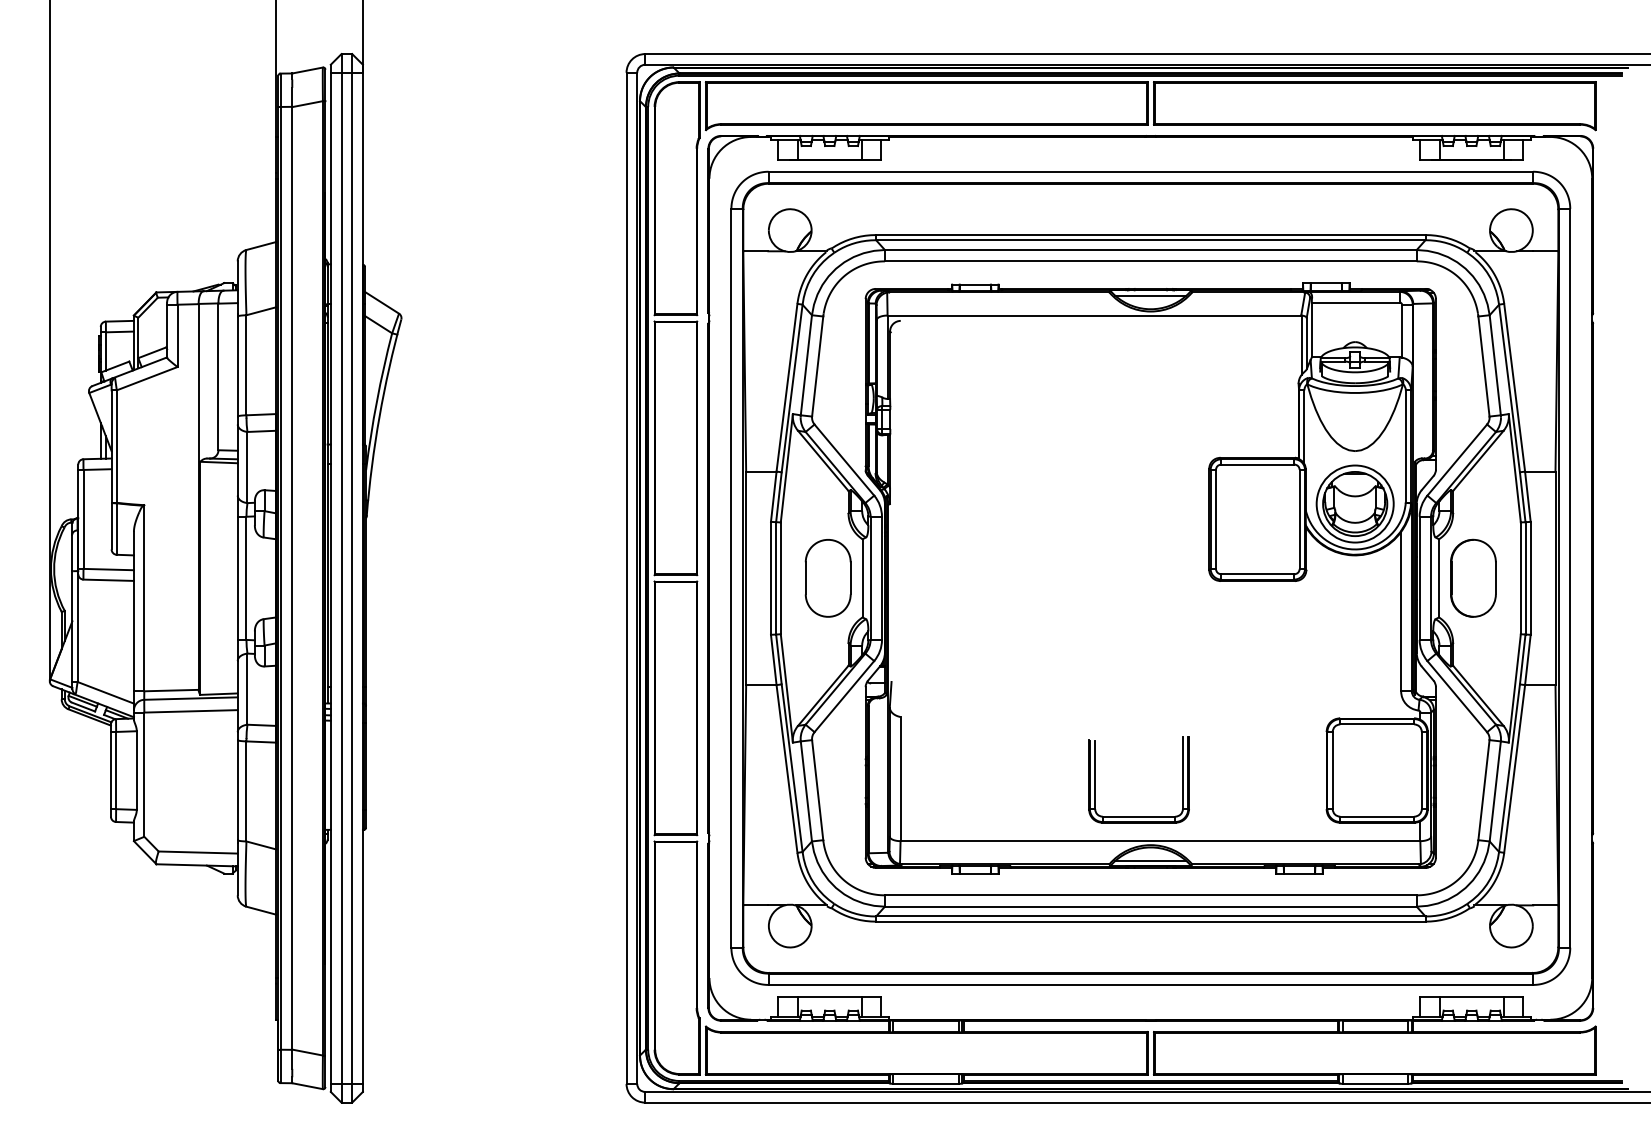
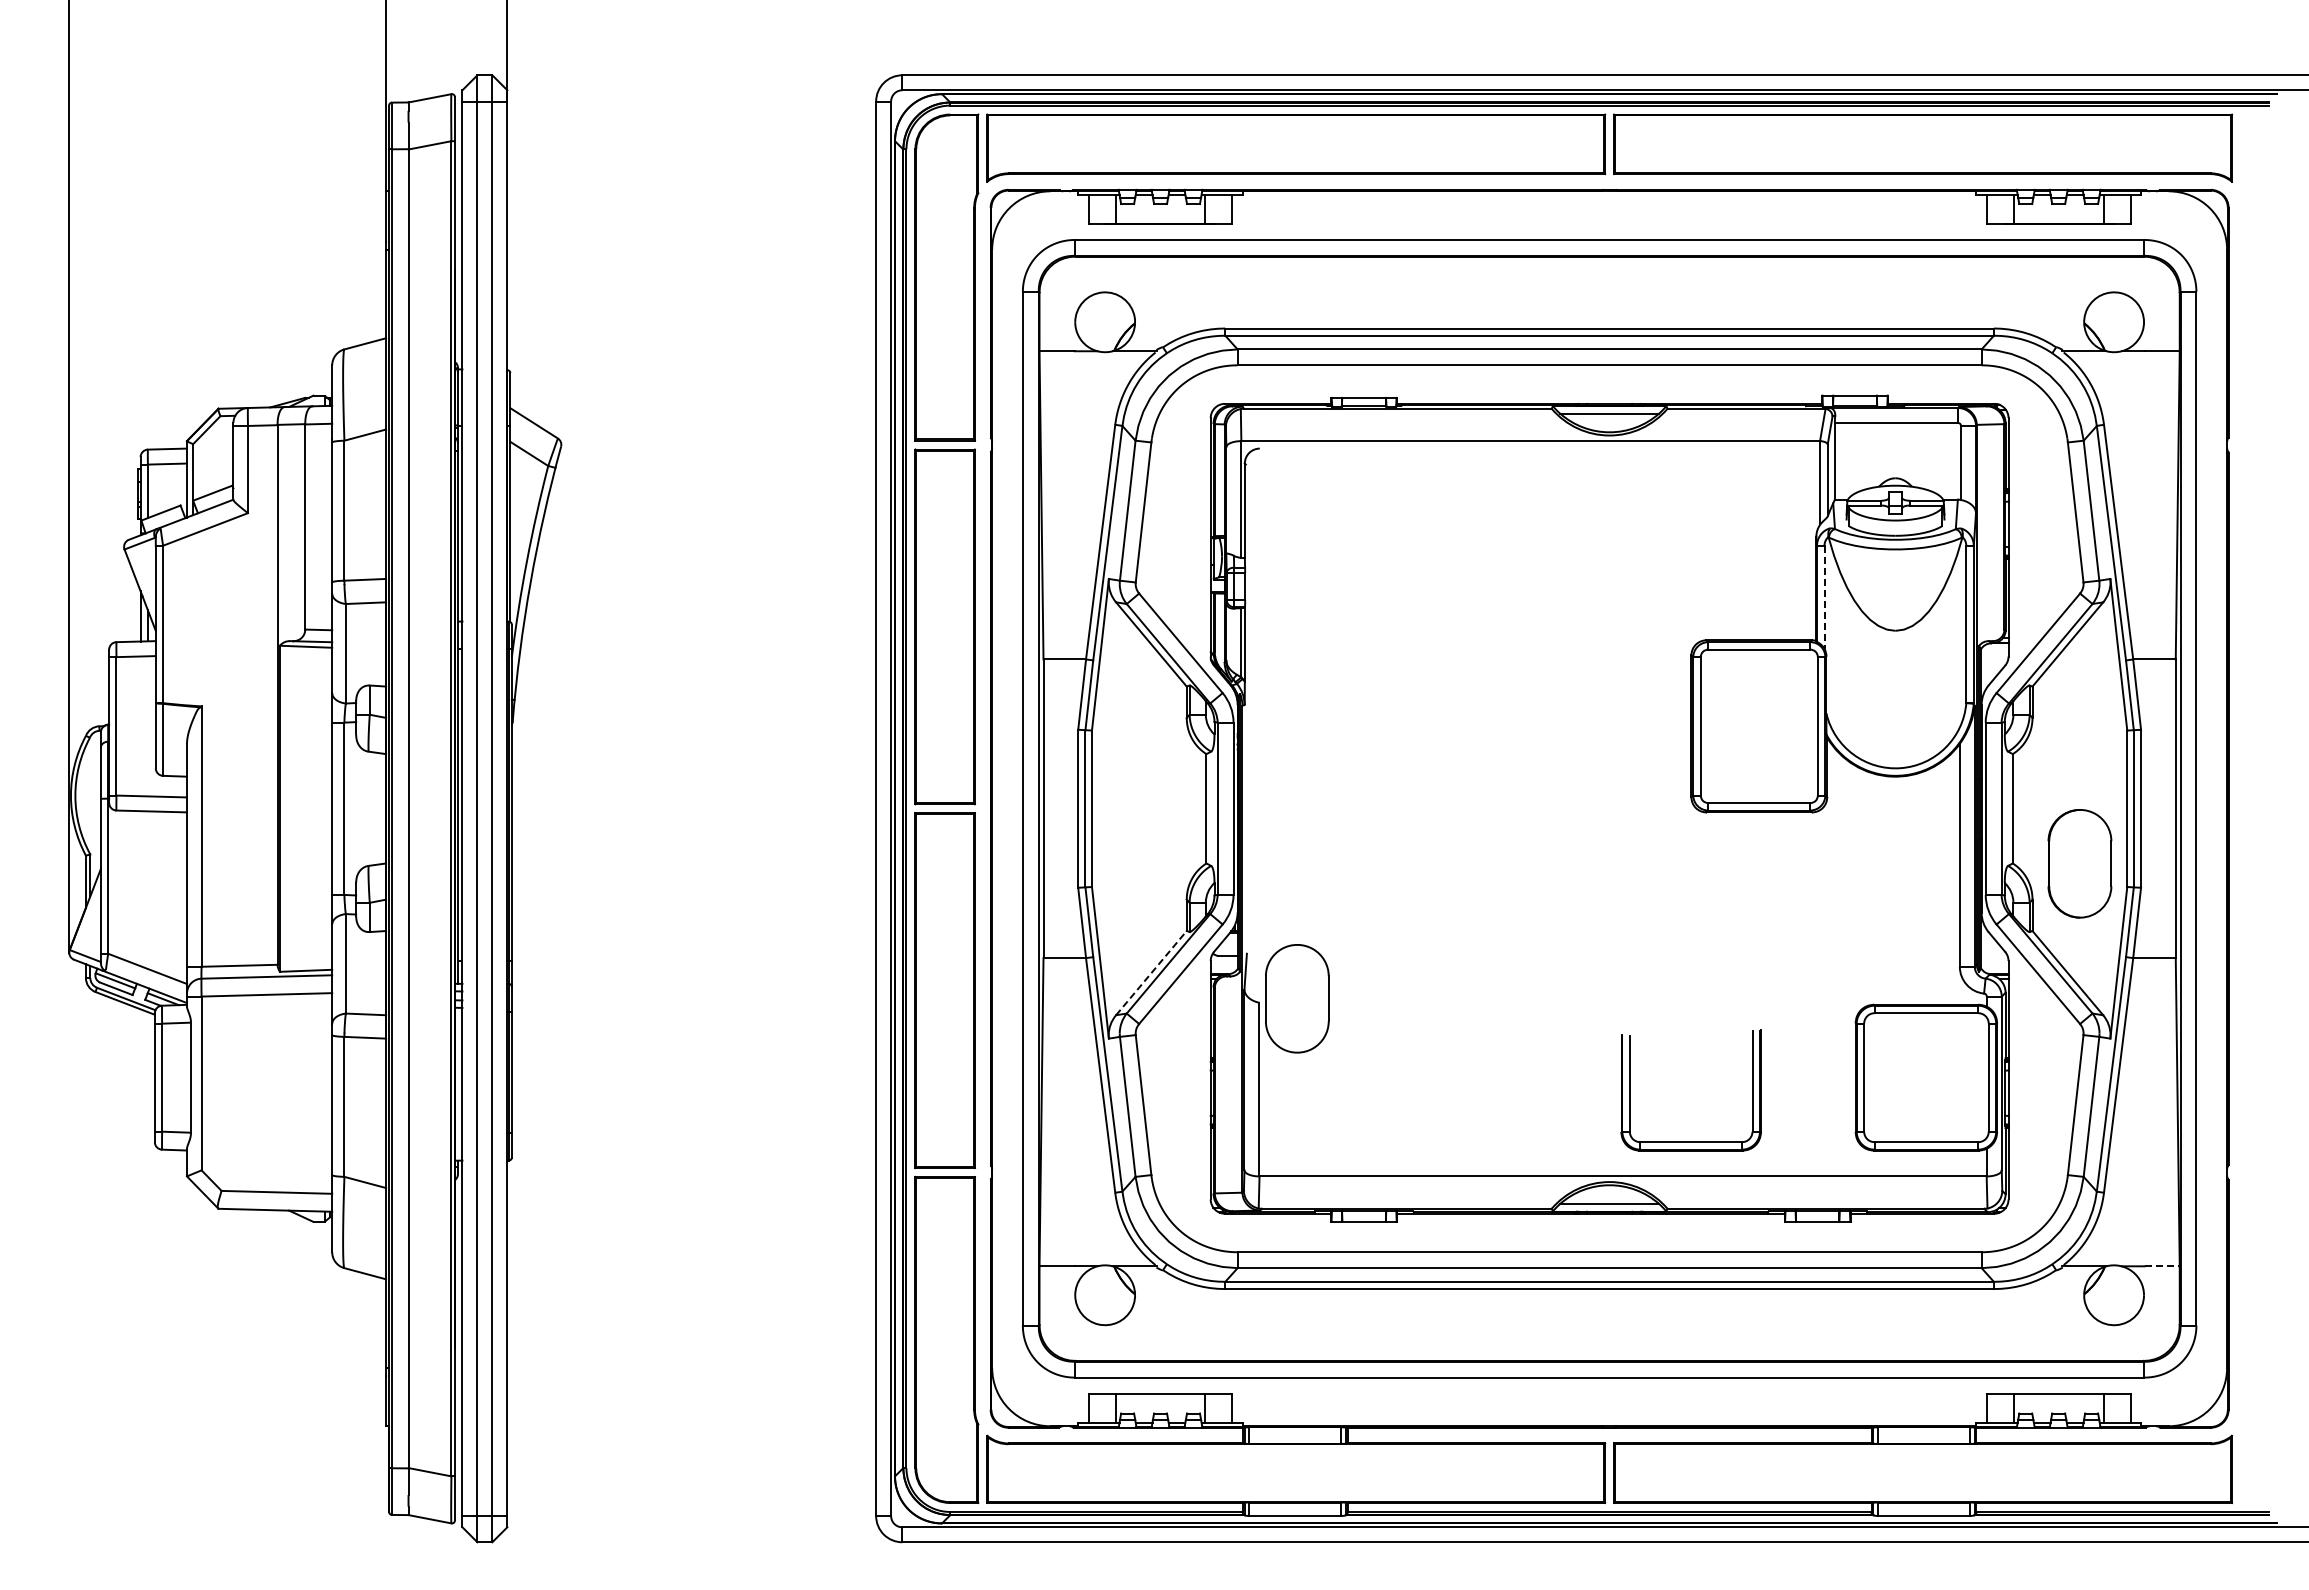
line: (1304, 427) -> (1824, 597), solid -> dashed
part: (1355, 503) -> (1895, 704), removed
part: (828, 578) -> (1297, 998), moved
part: (1473, 578) -> (2079, 863), moved
line: (823, 696) -> (1151, 973), solid -> dashed
part: (1138, 816) -> (1690, 1141), moved
line: (1546, 905) -> (2162, 1266), solid -> dashed

